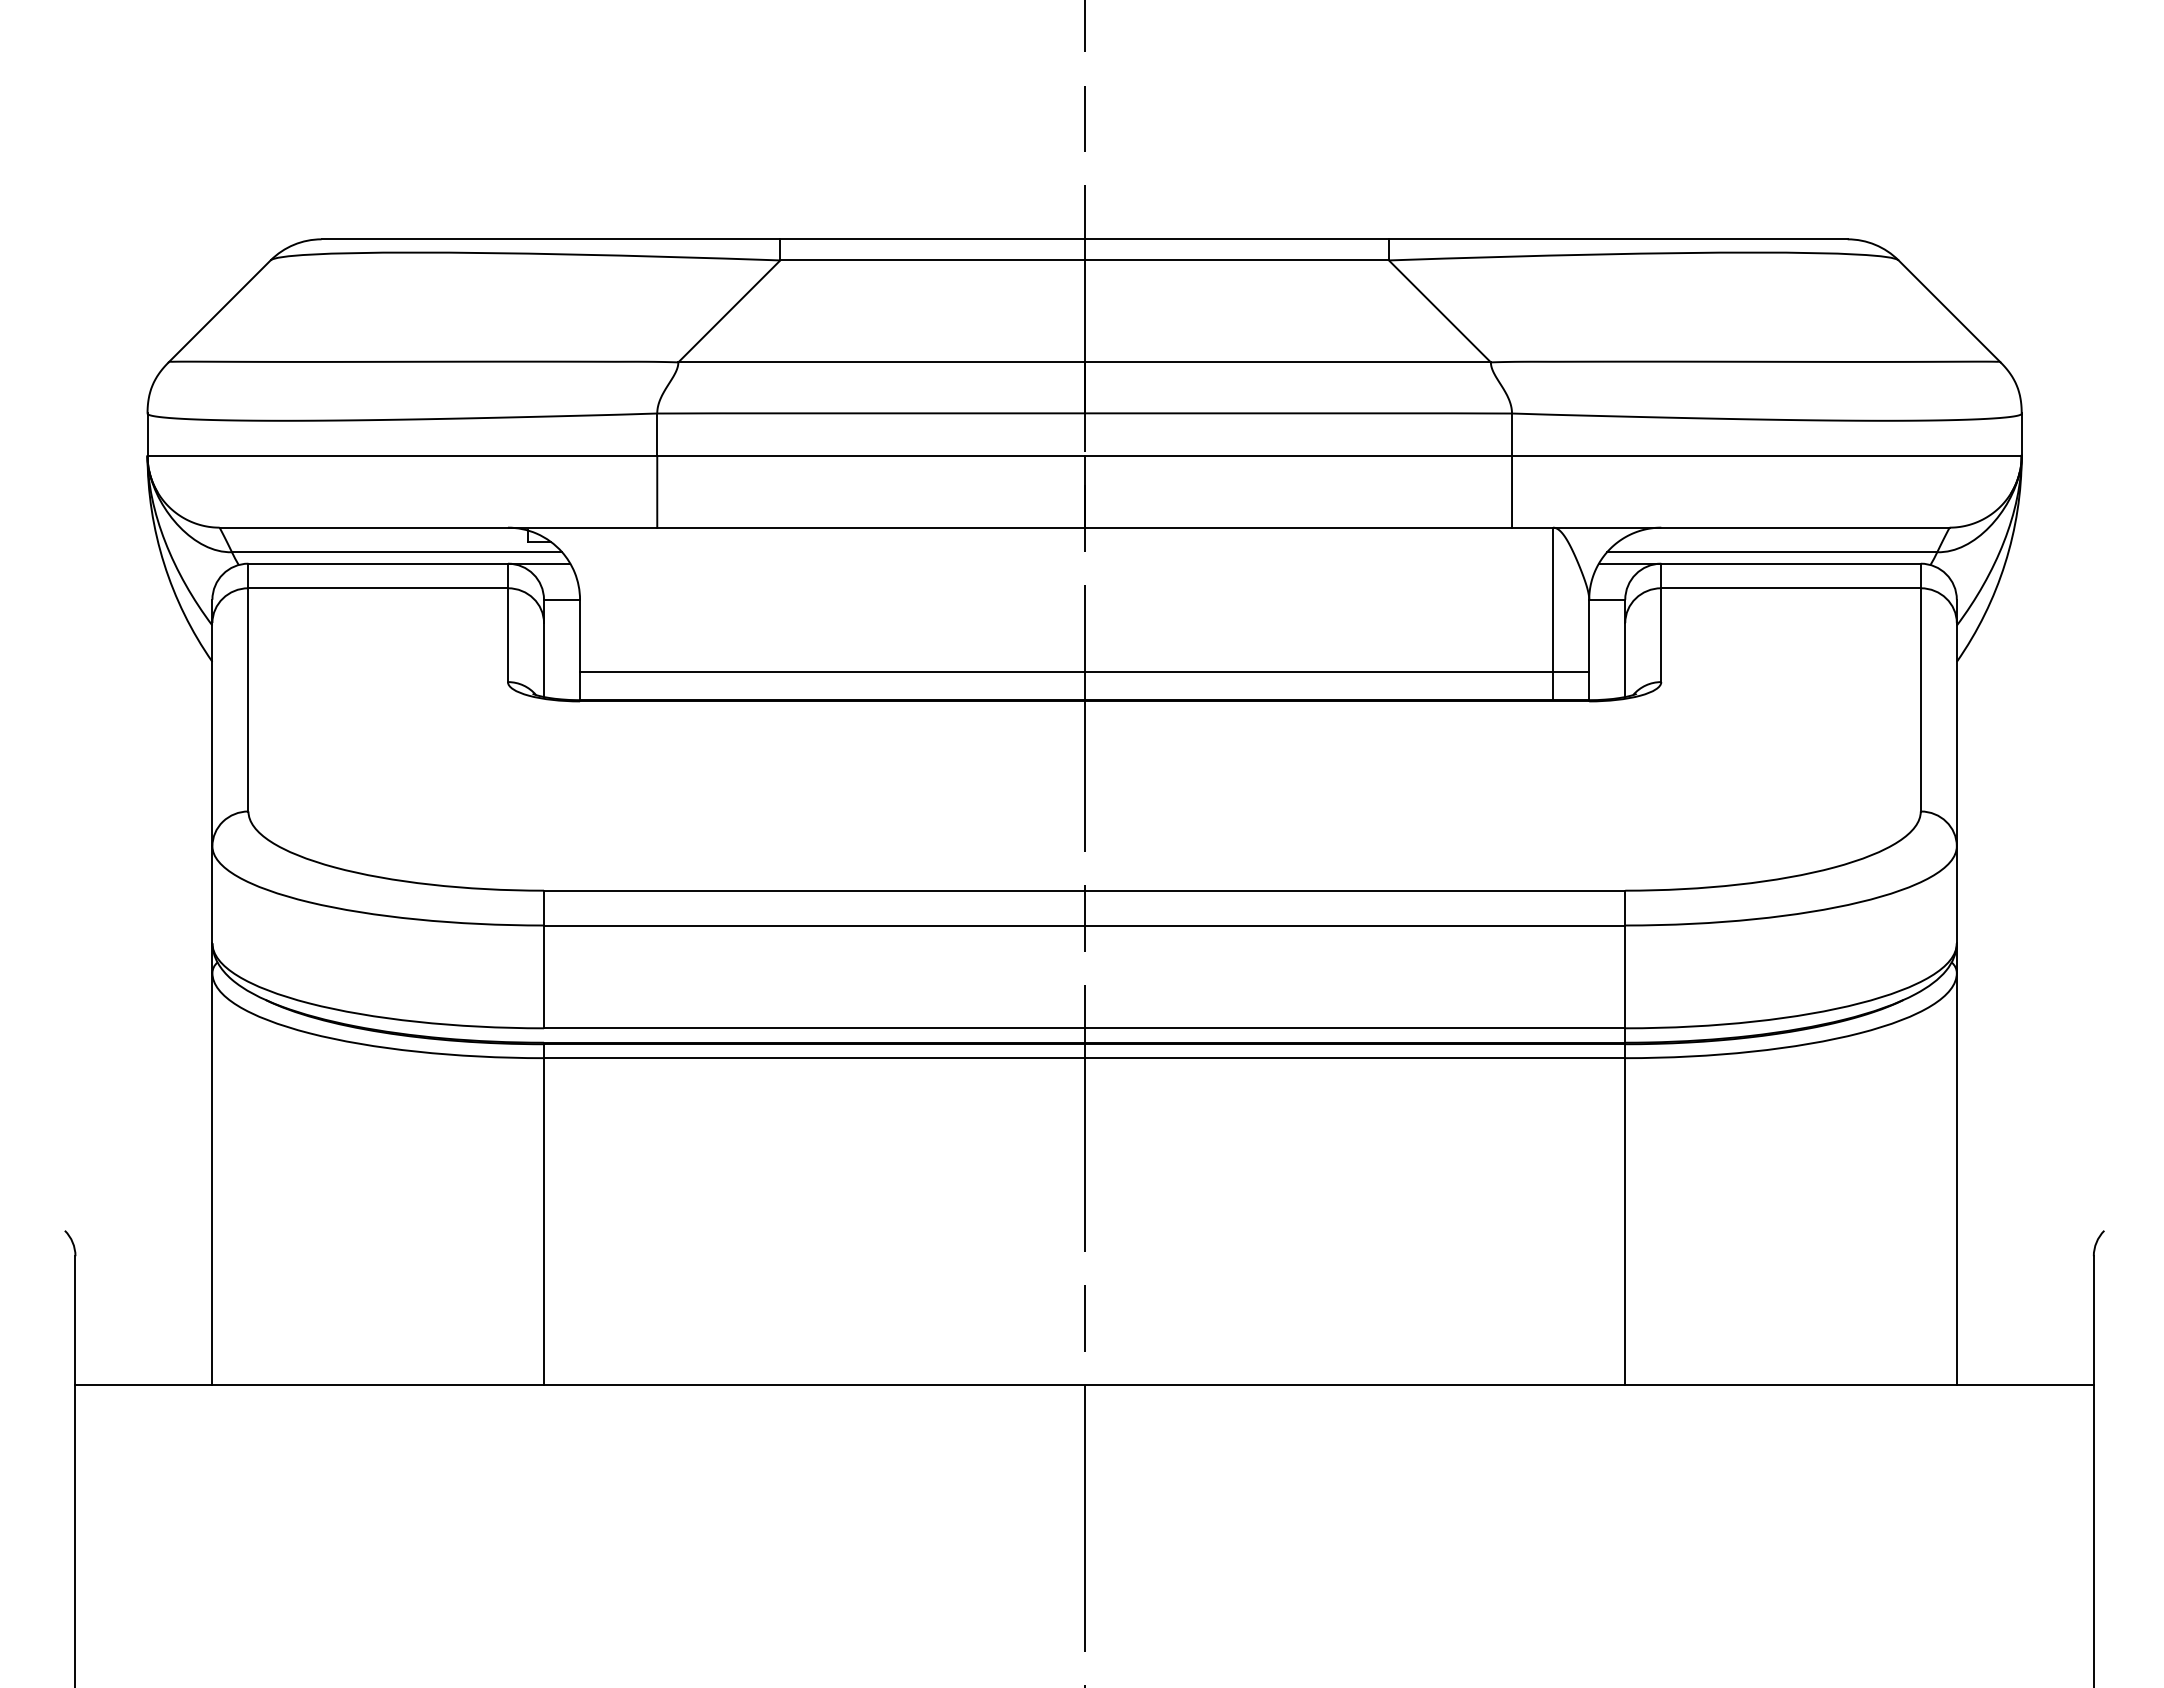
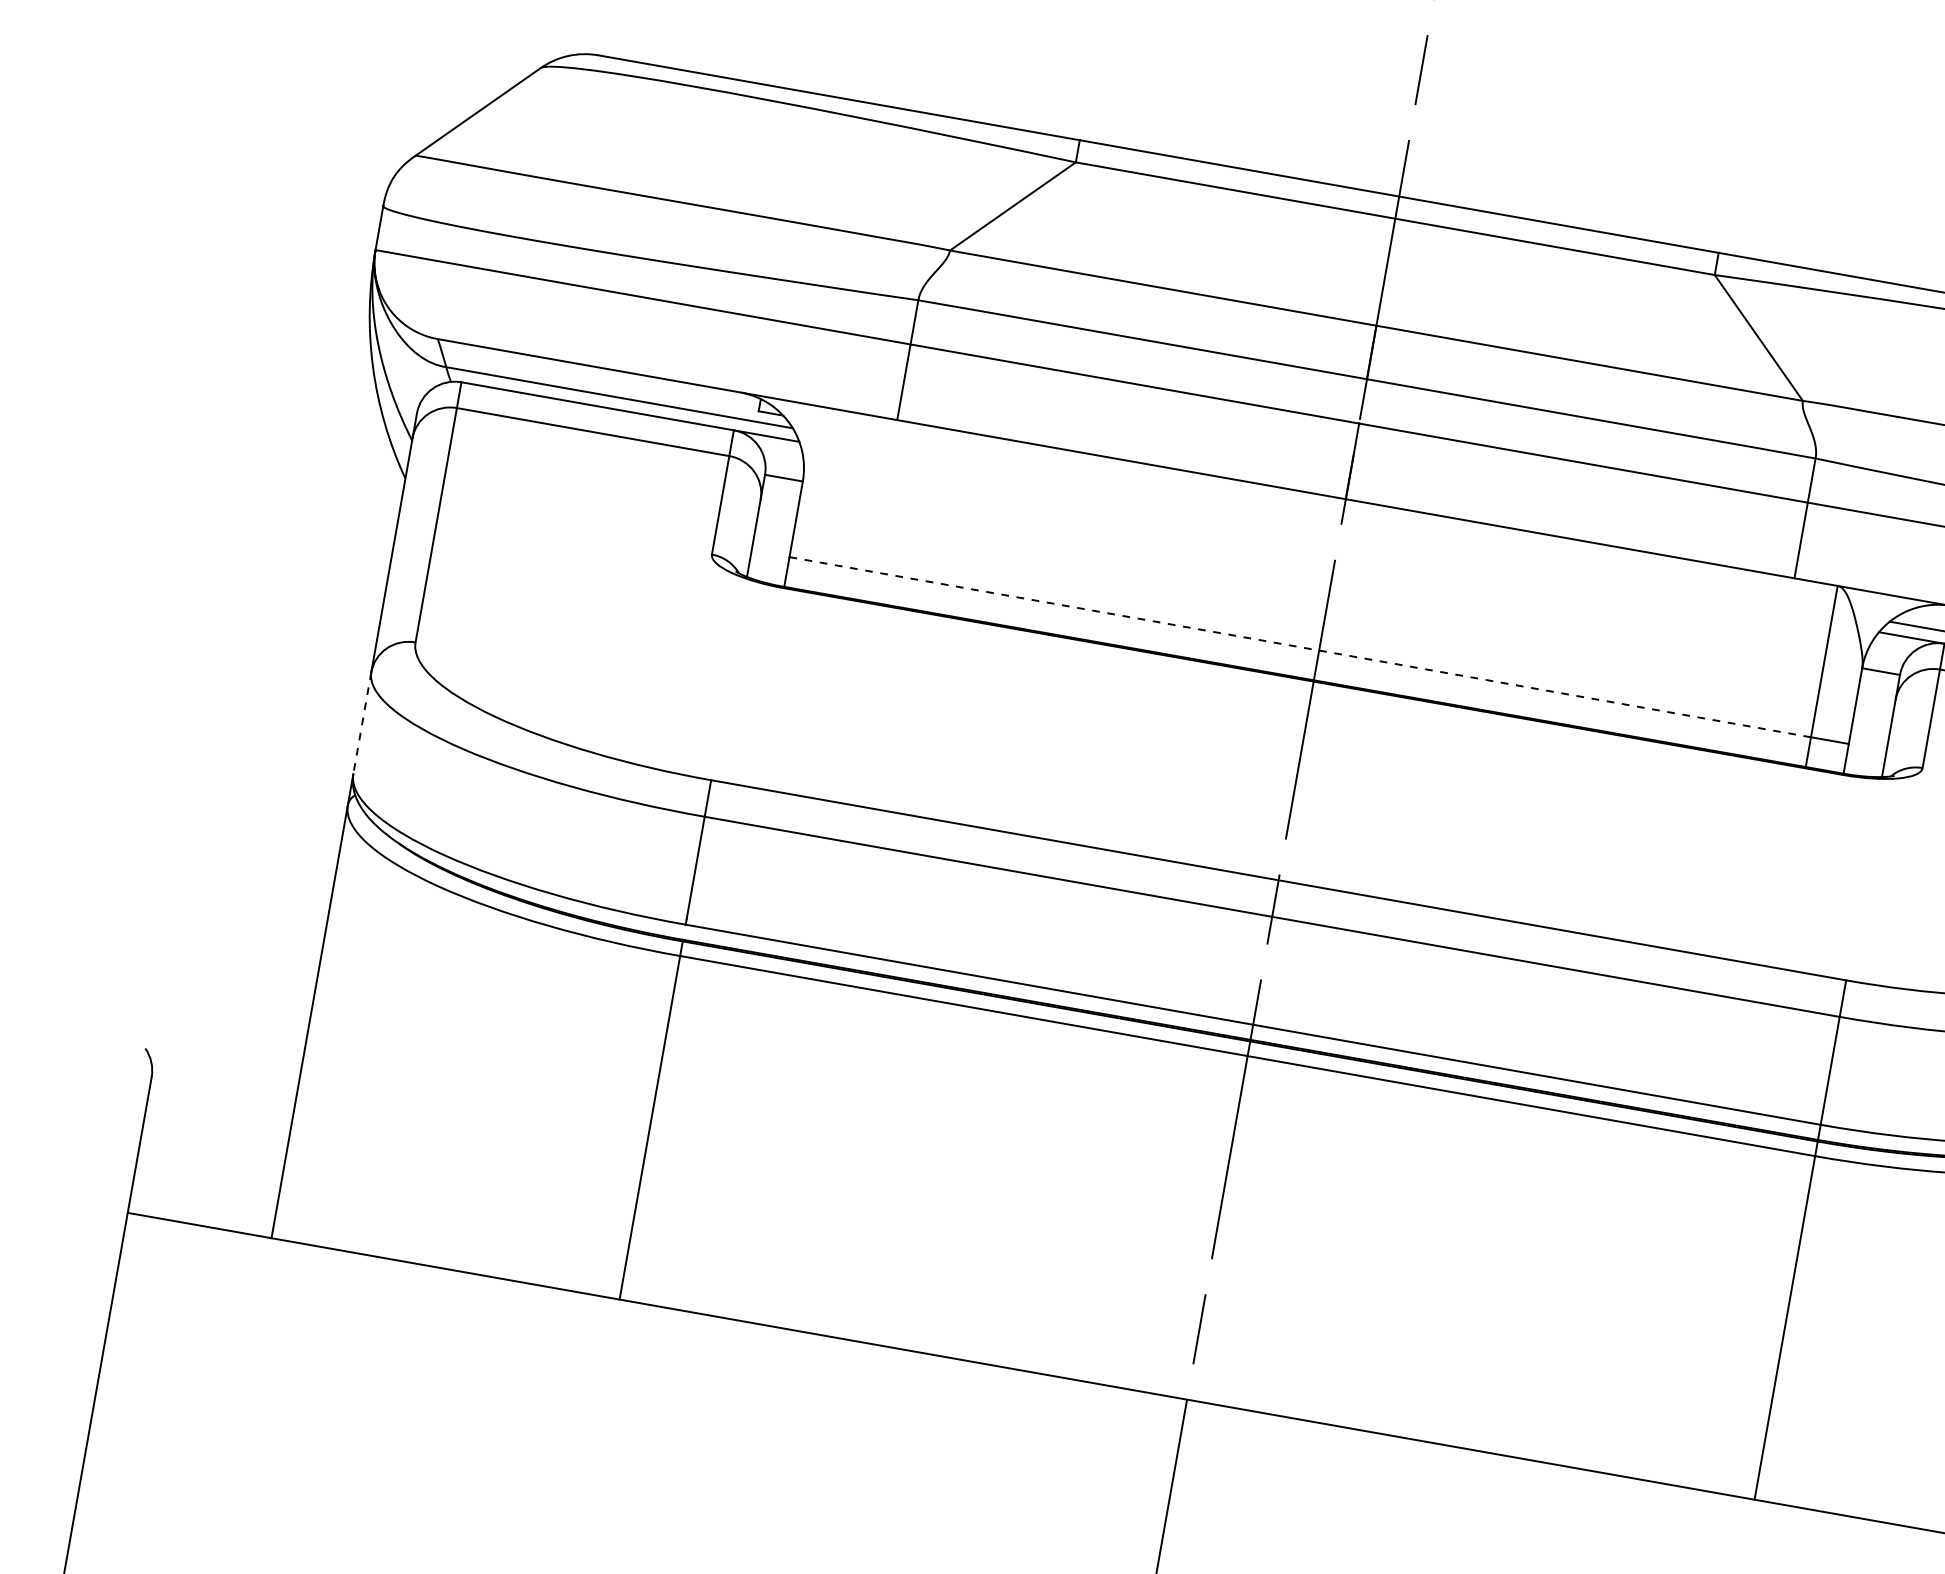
line: (1066, 671) -> (1300, 646), solid -> dashed
line: (212, 894) -> (362, 722), solid -> dashed

